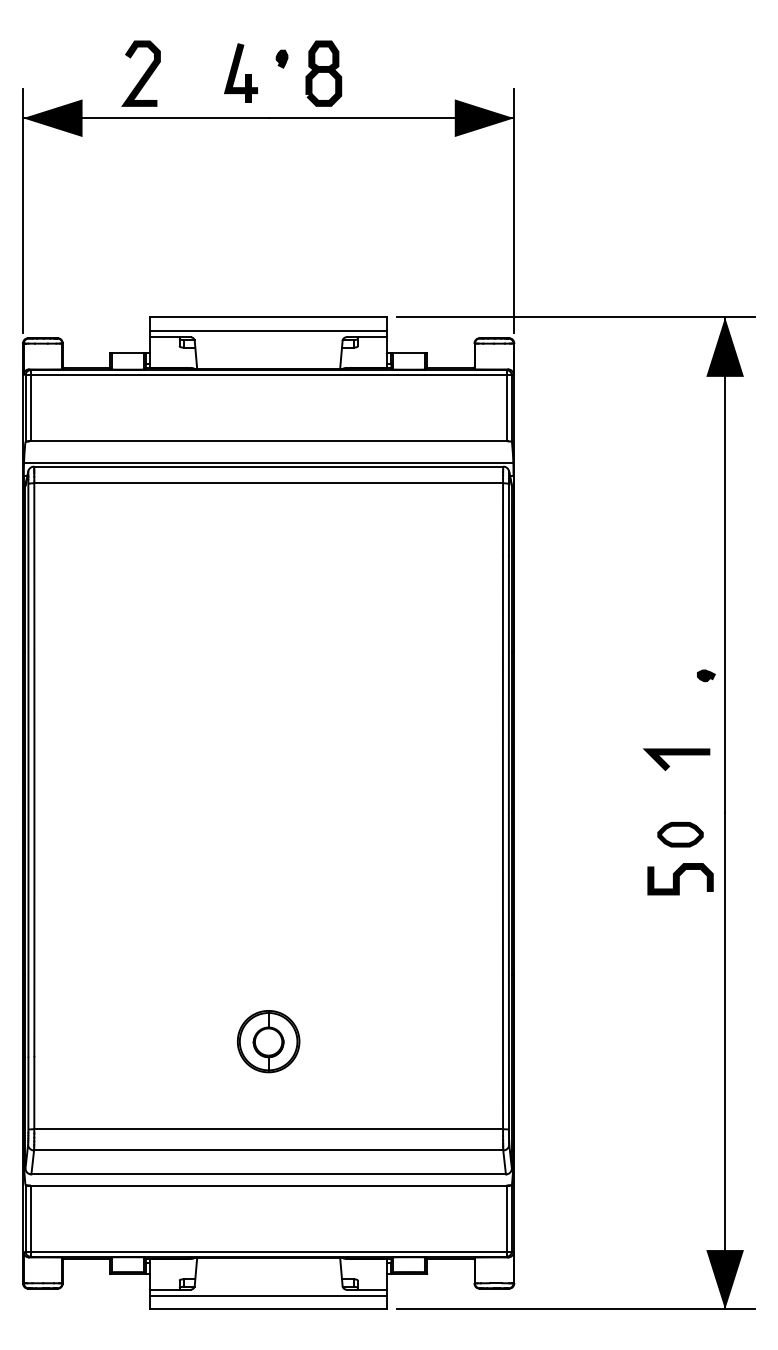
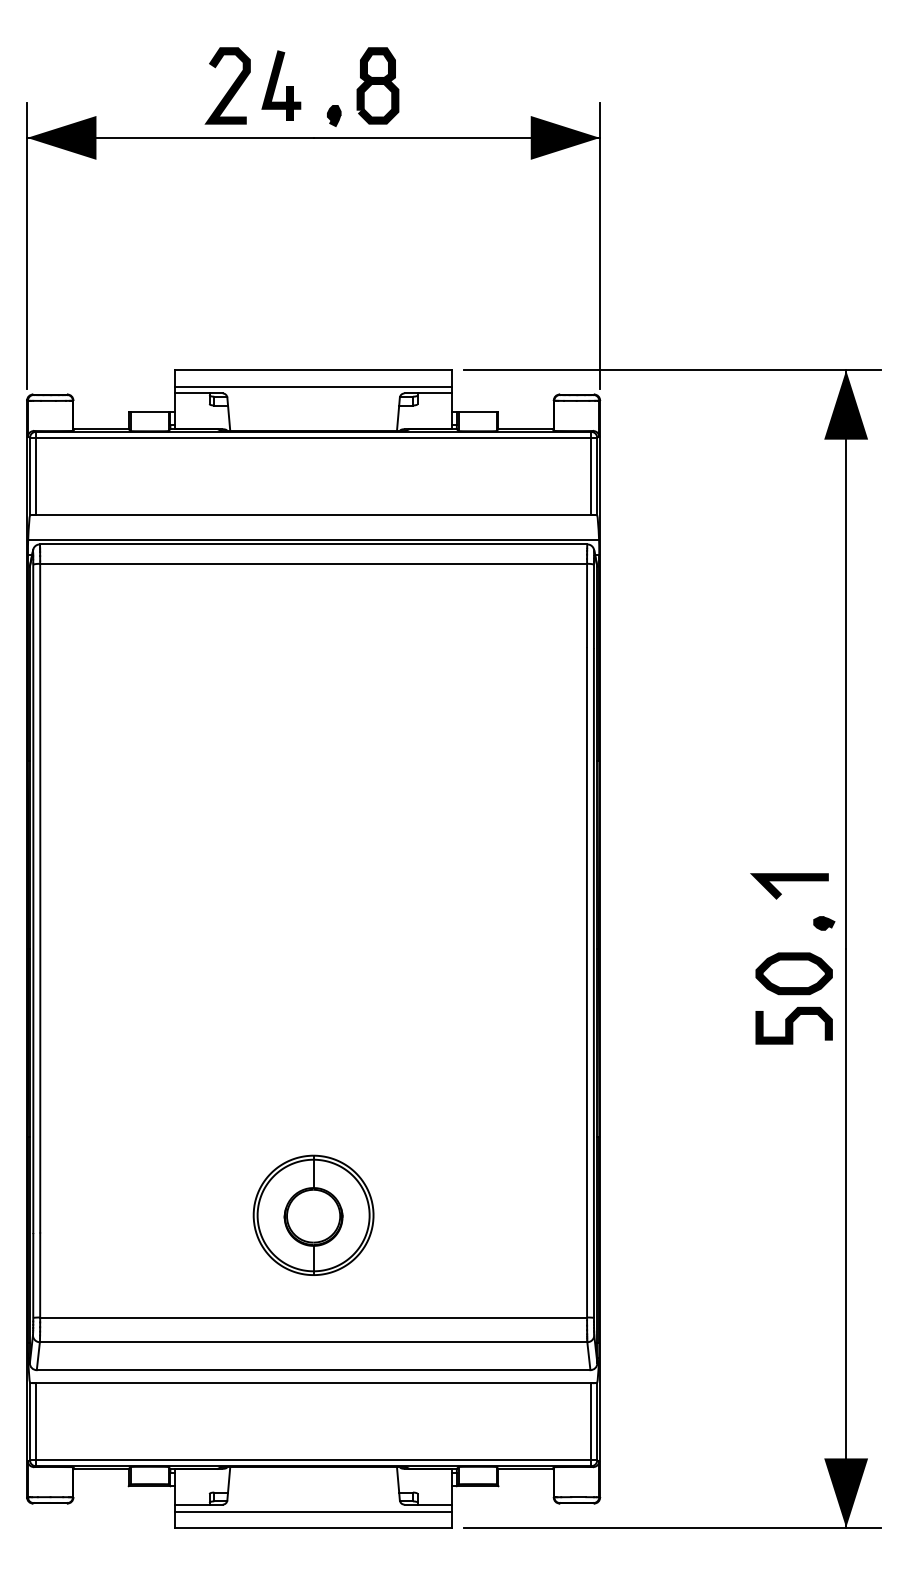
part: (282, 58) -> (334, 115), moved
curve: (143, 75) -> (230, 87), moved
part: (706, 675) -> (824, 923), moved
part: (679, 834) -> (793, 973), size x1.43
part: (268, 1040) -> (313, 1214), size x1.67

